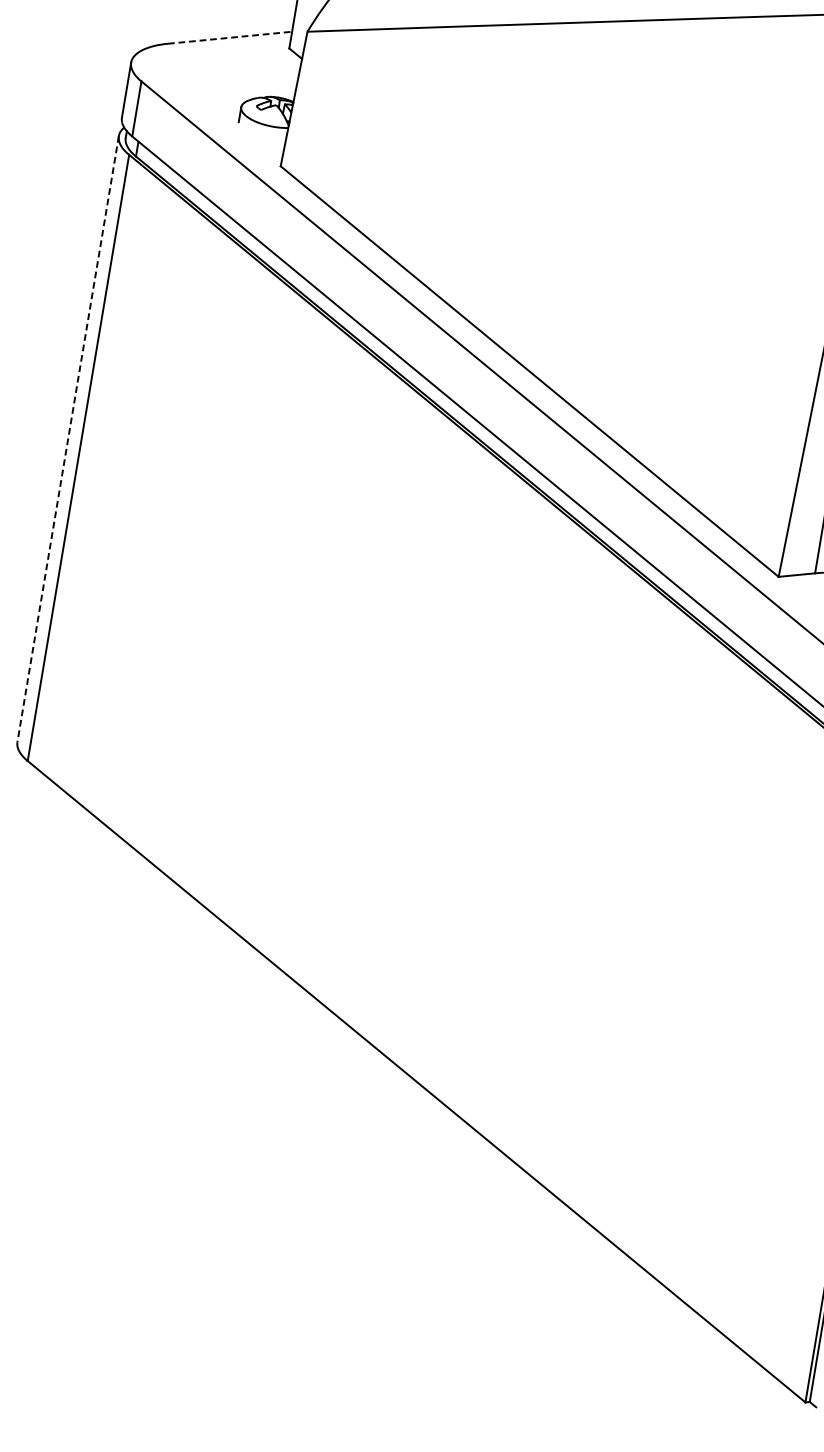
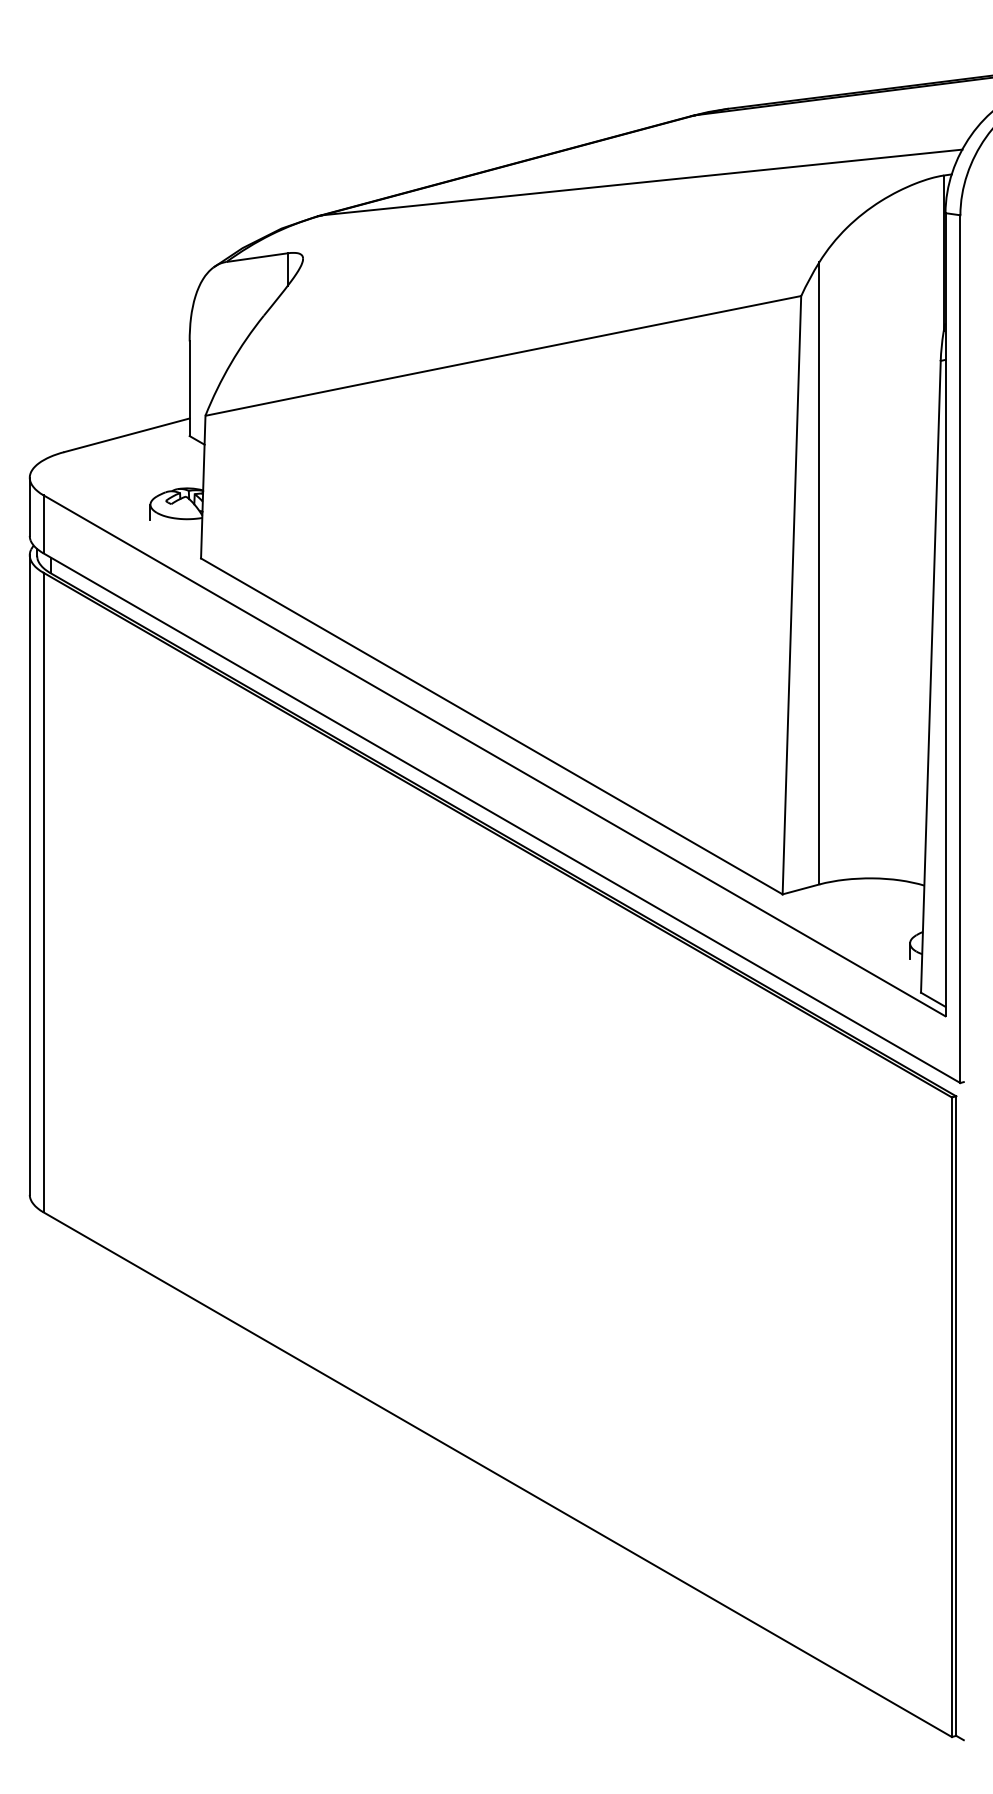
line: (230, 38) -> (127, 435), dashed -> solid
line: (67, 439) -> (29, 875), dashed -> solid

